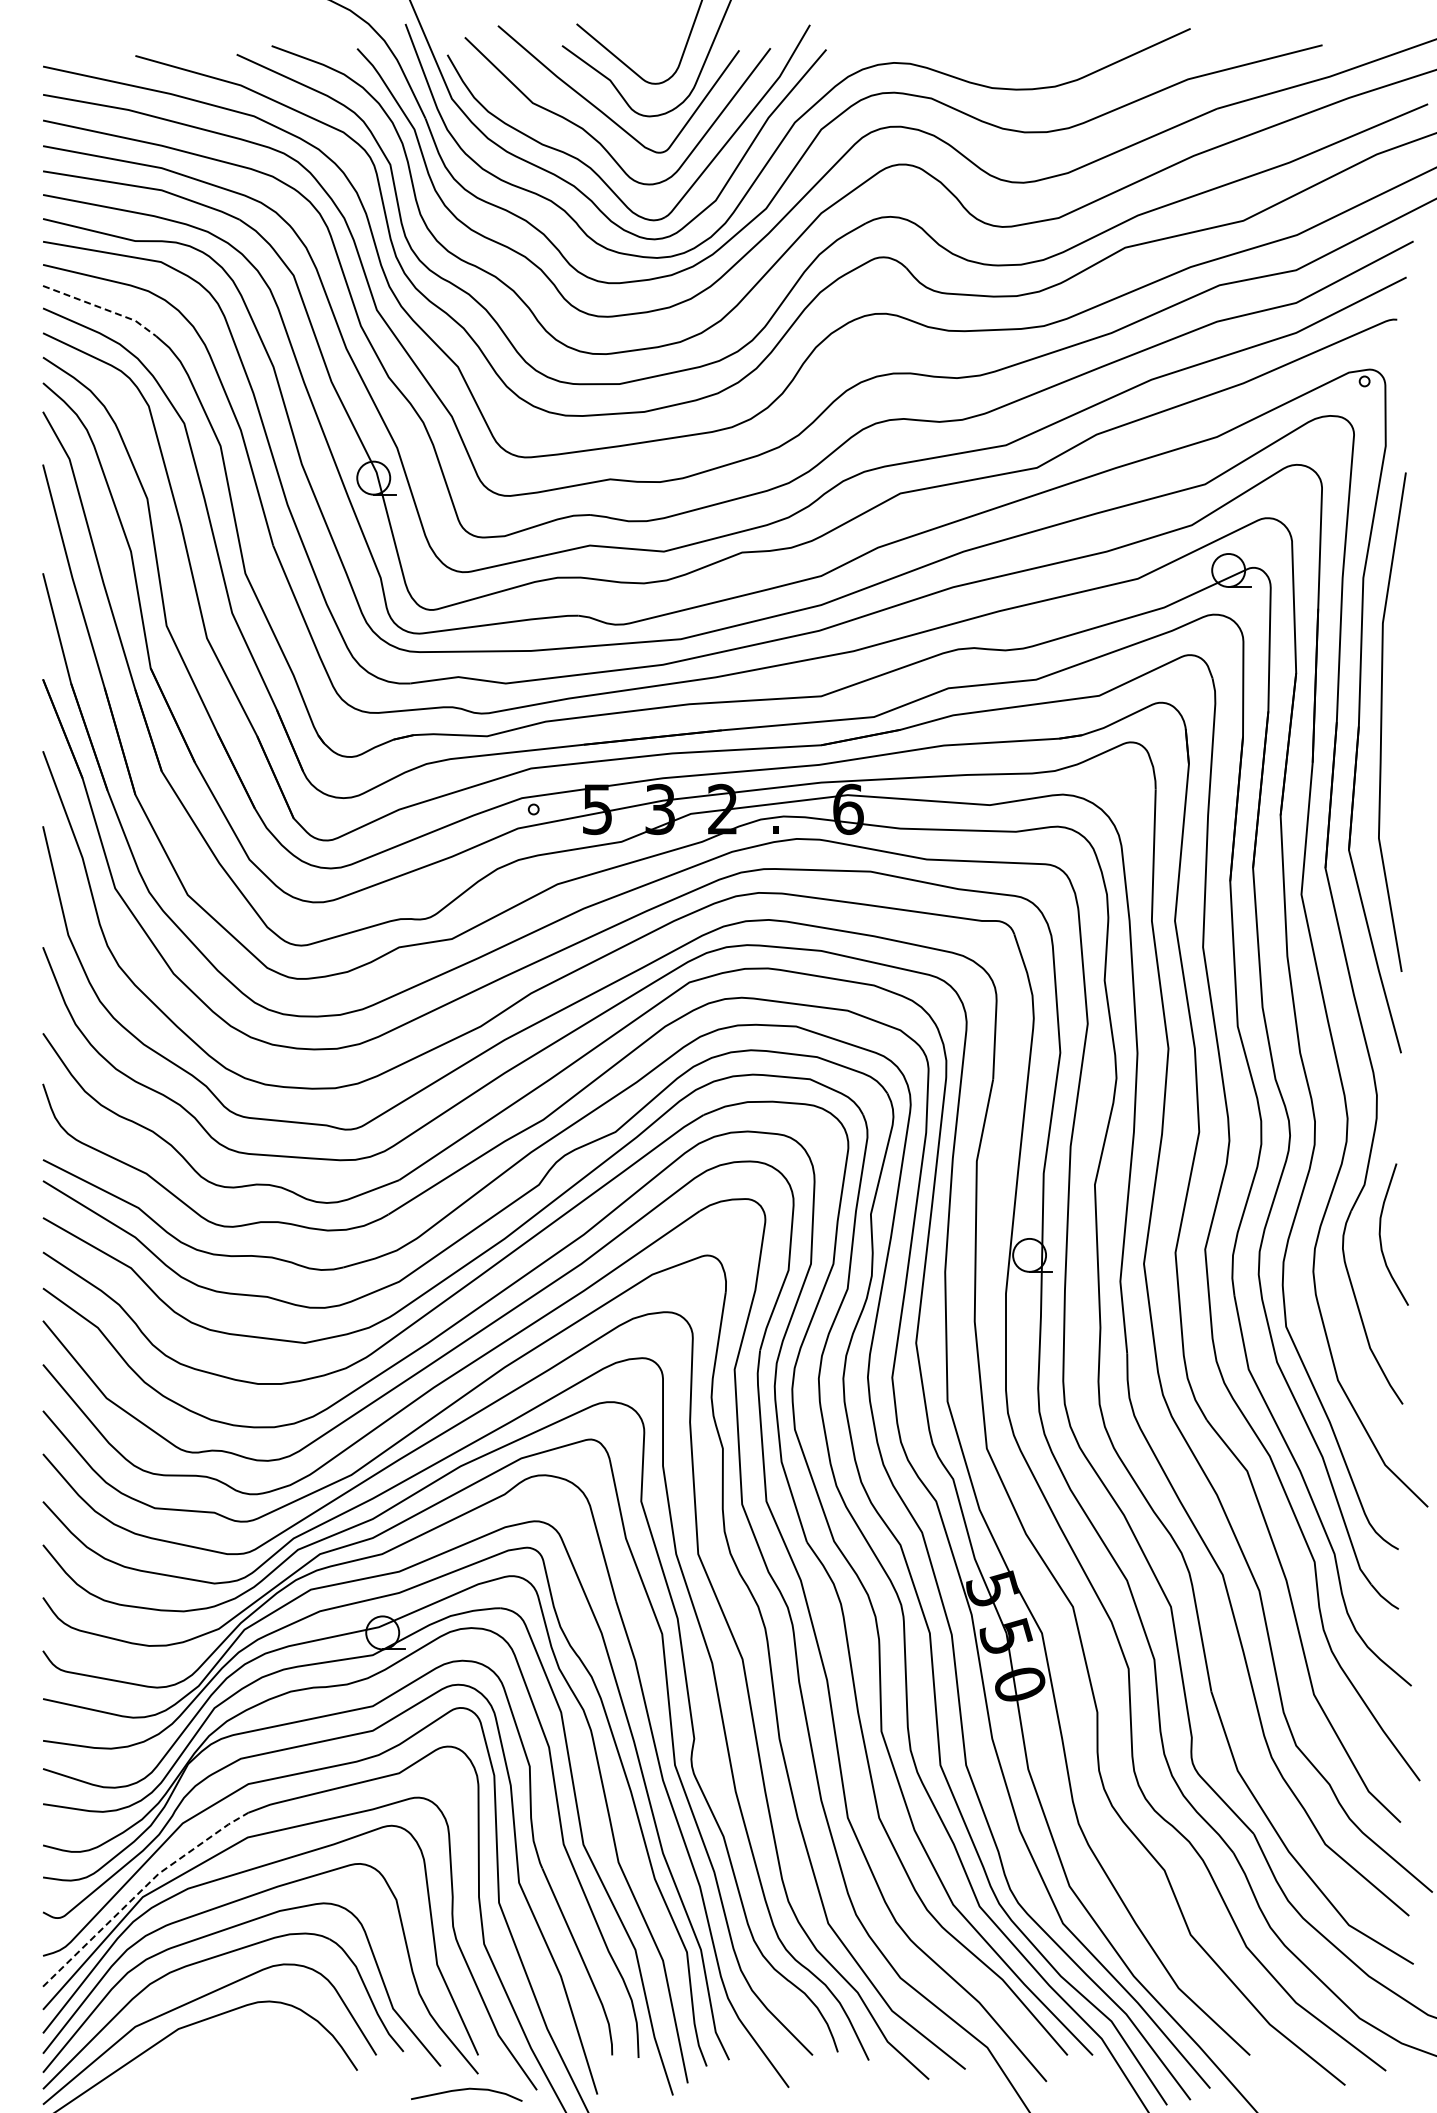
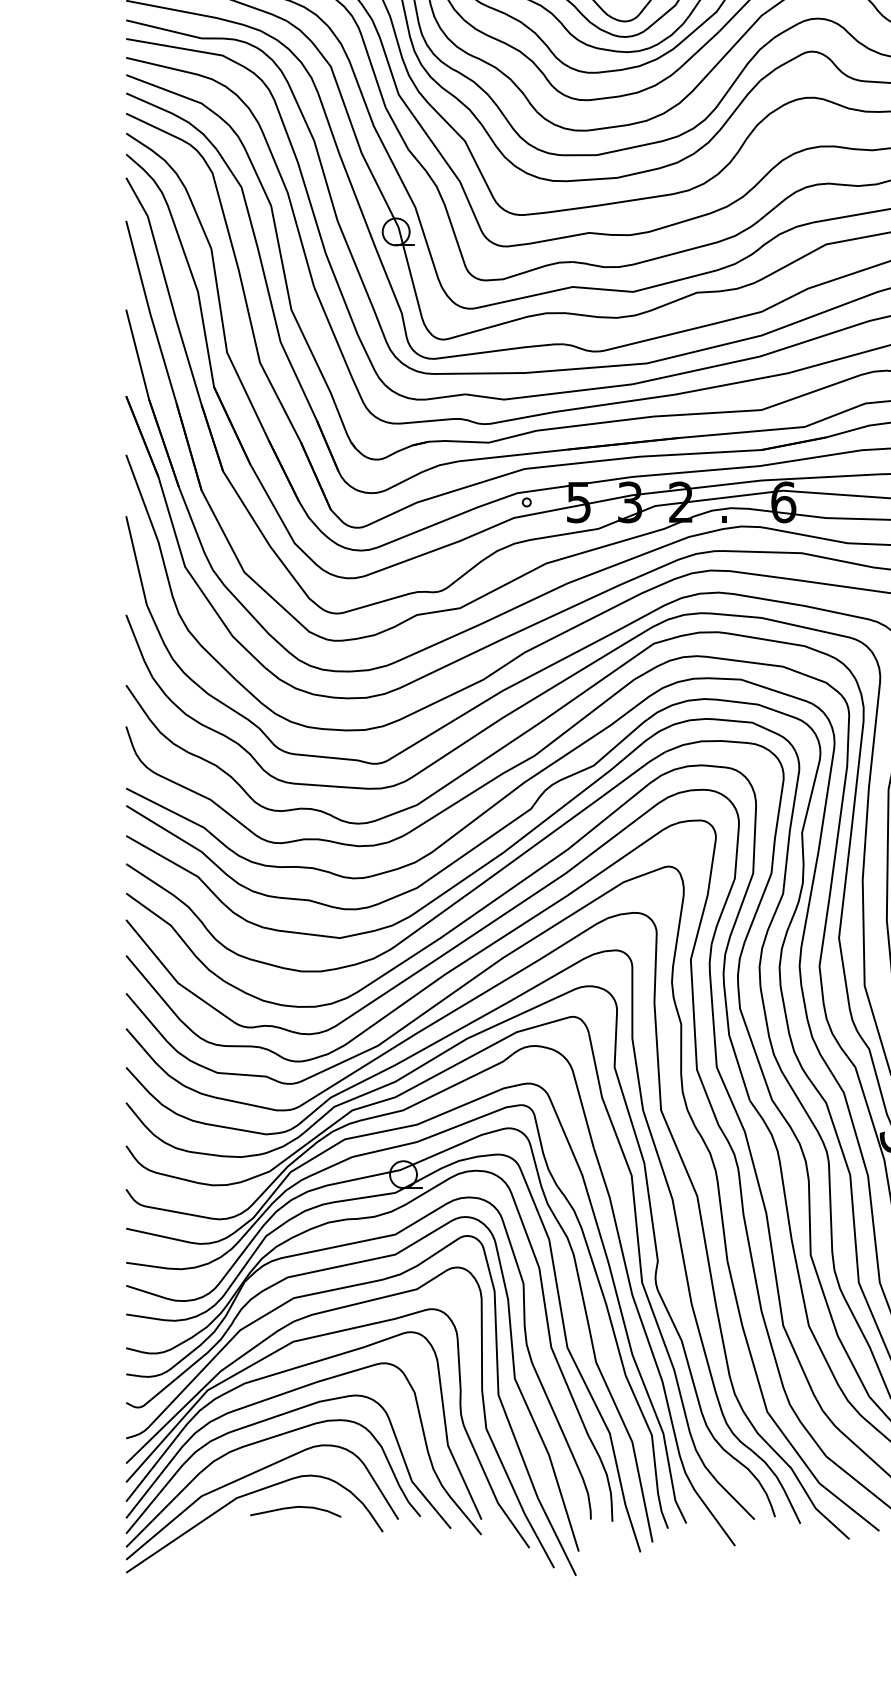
line: (101, 308) -> (173, 93), dashed -> solid
line: (140, 1891) -> (205, 1385), dashed -> solid
curve: (465, 2090) -> (294, 1508), moved

